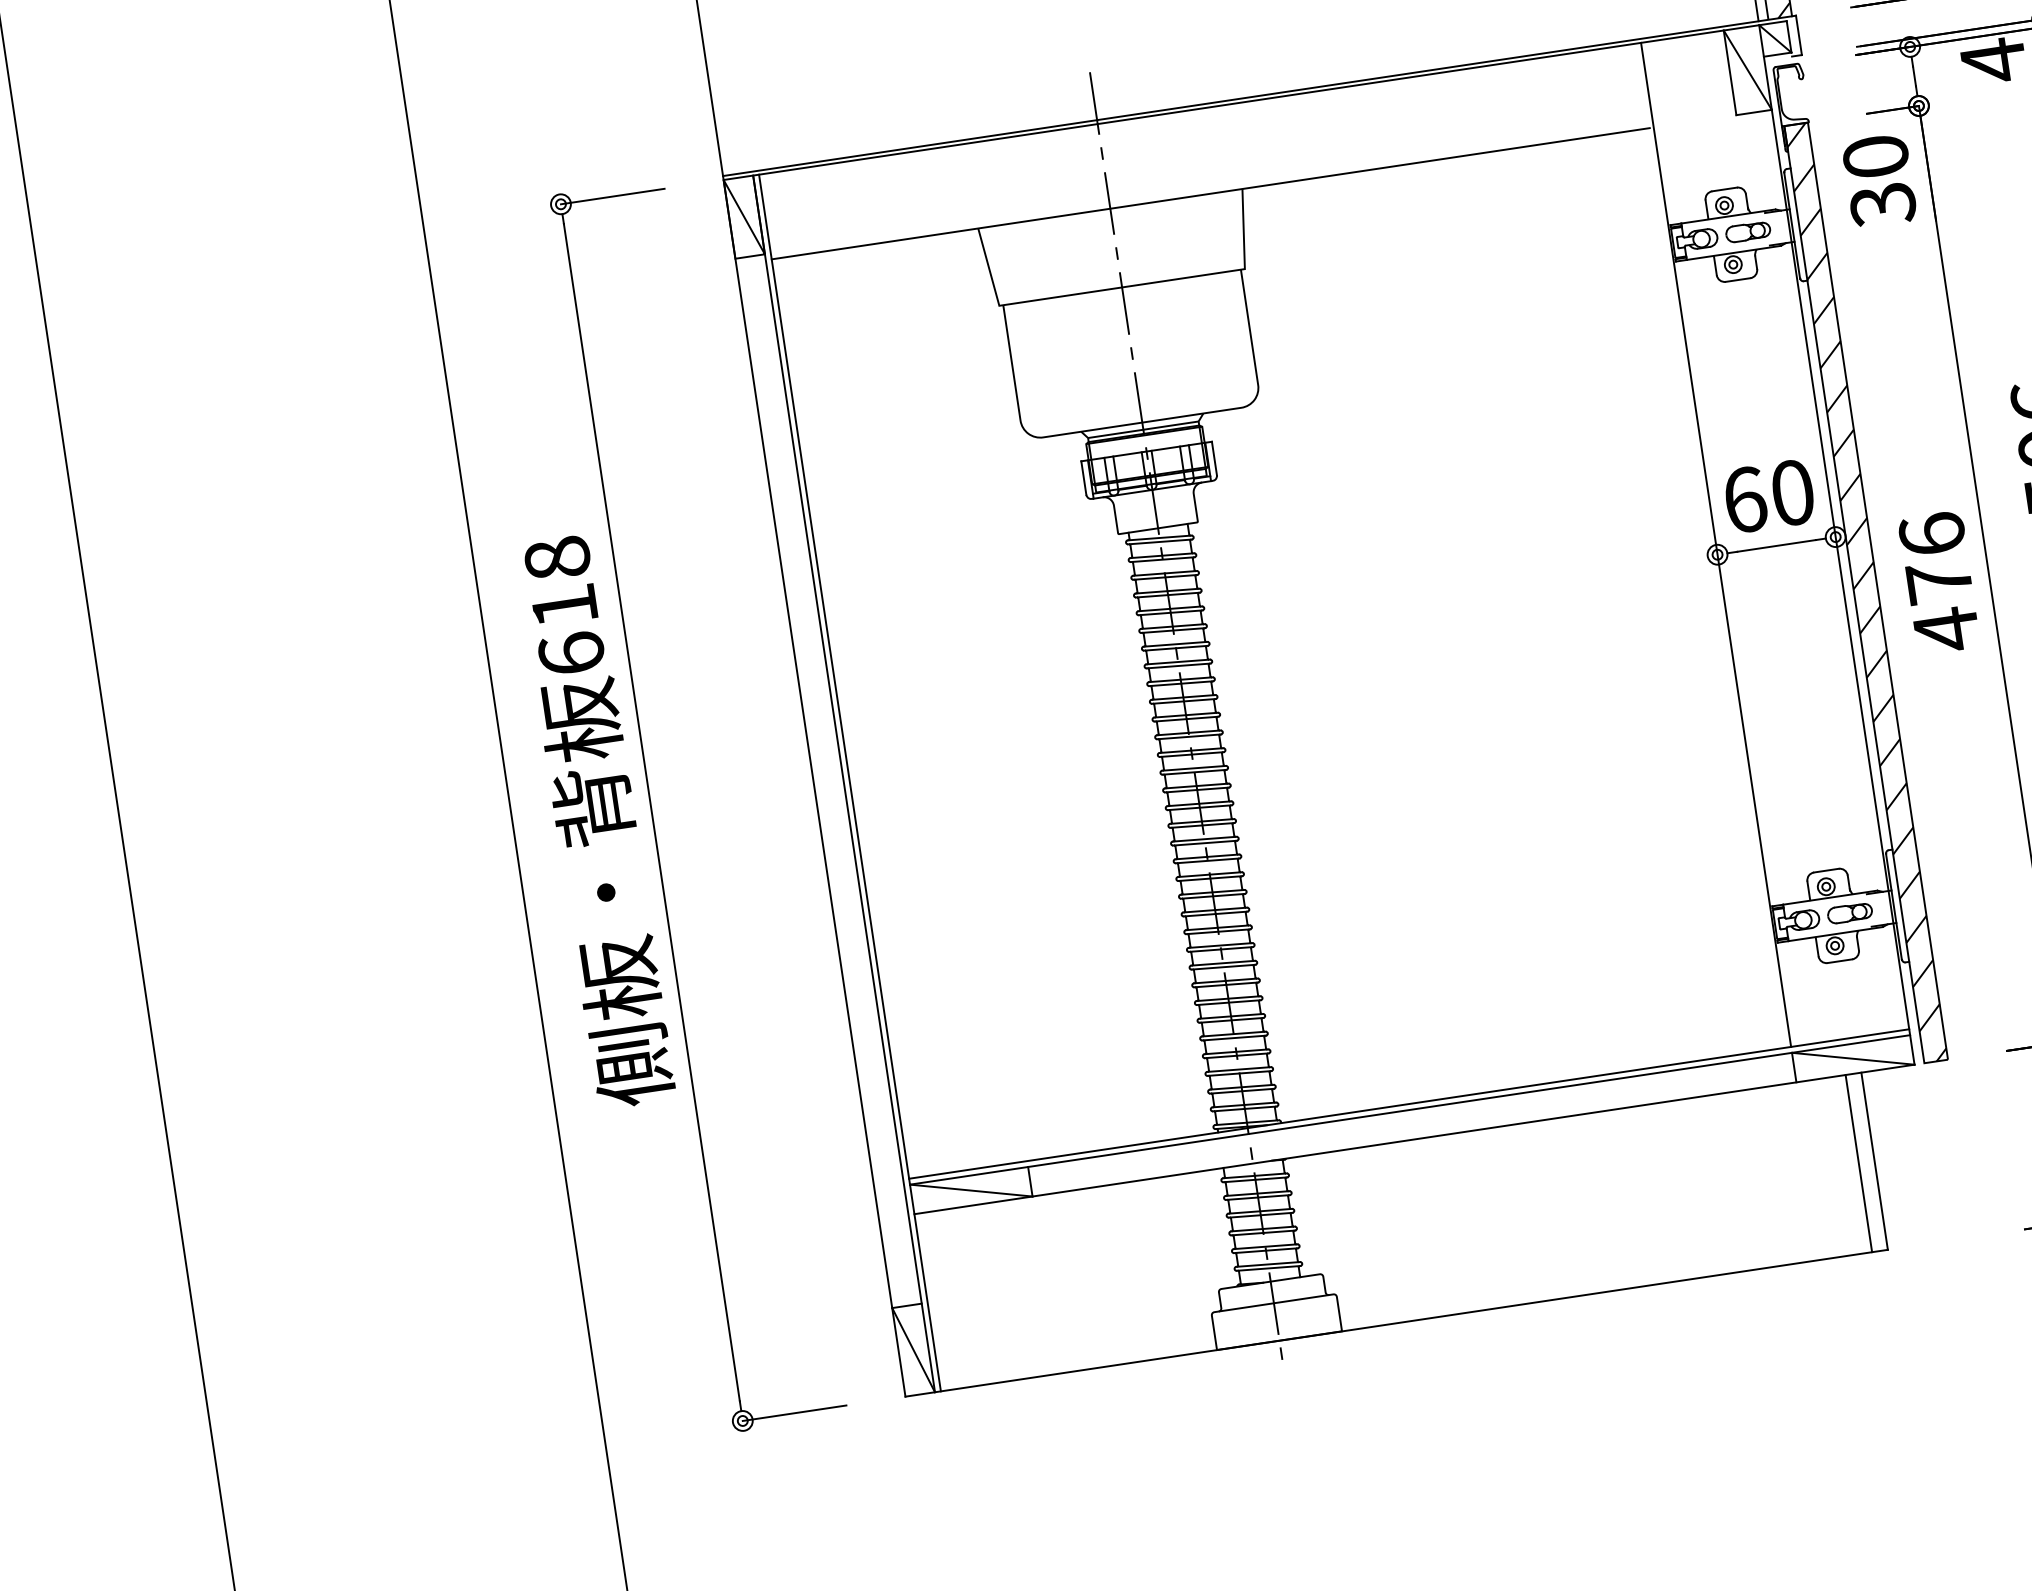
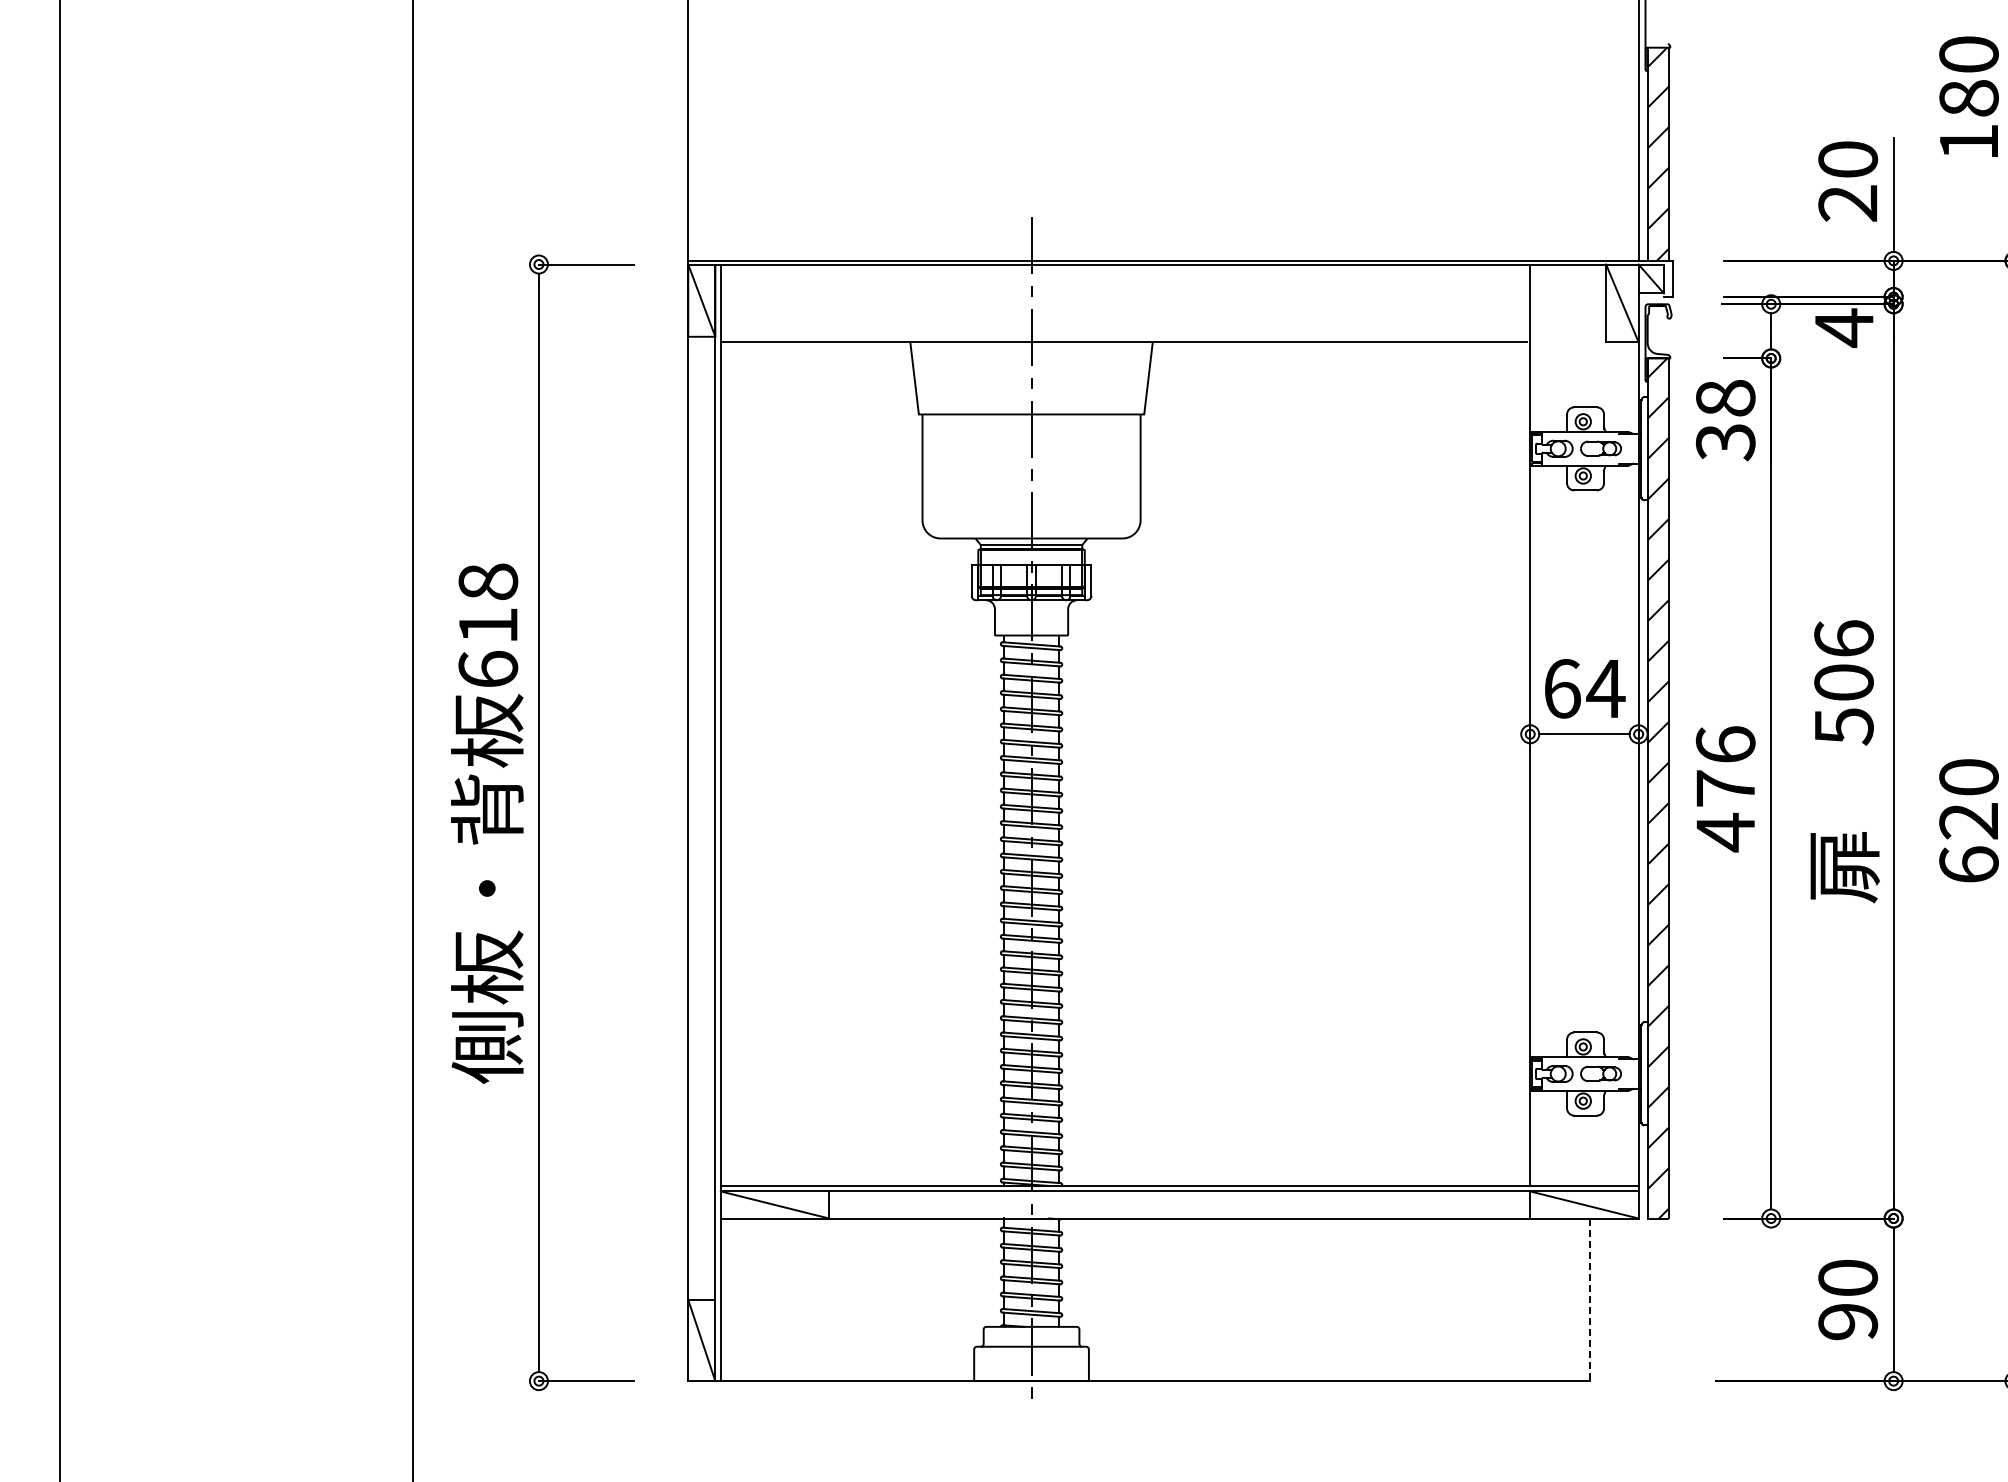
text: (1875, 157) -> (1725, 398), 30 -> 38
text: (1792, 492) -> (1605, 688), 60 -> 64
line: (1874, 1162) -> (1589, 1300), solid -> dashed
line: (1858, 1163) -> (1575, 1299), removed

